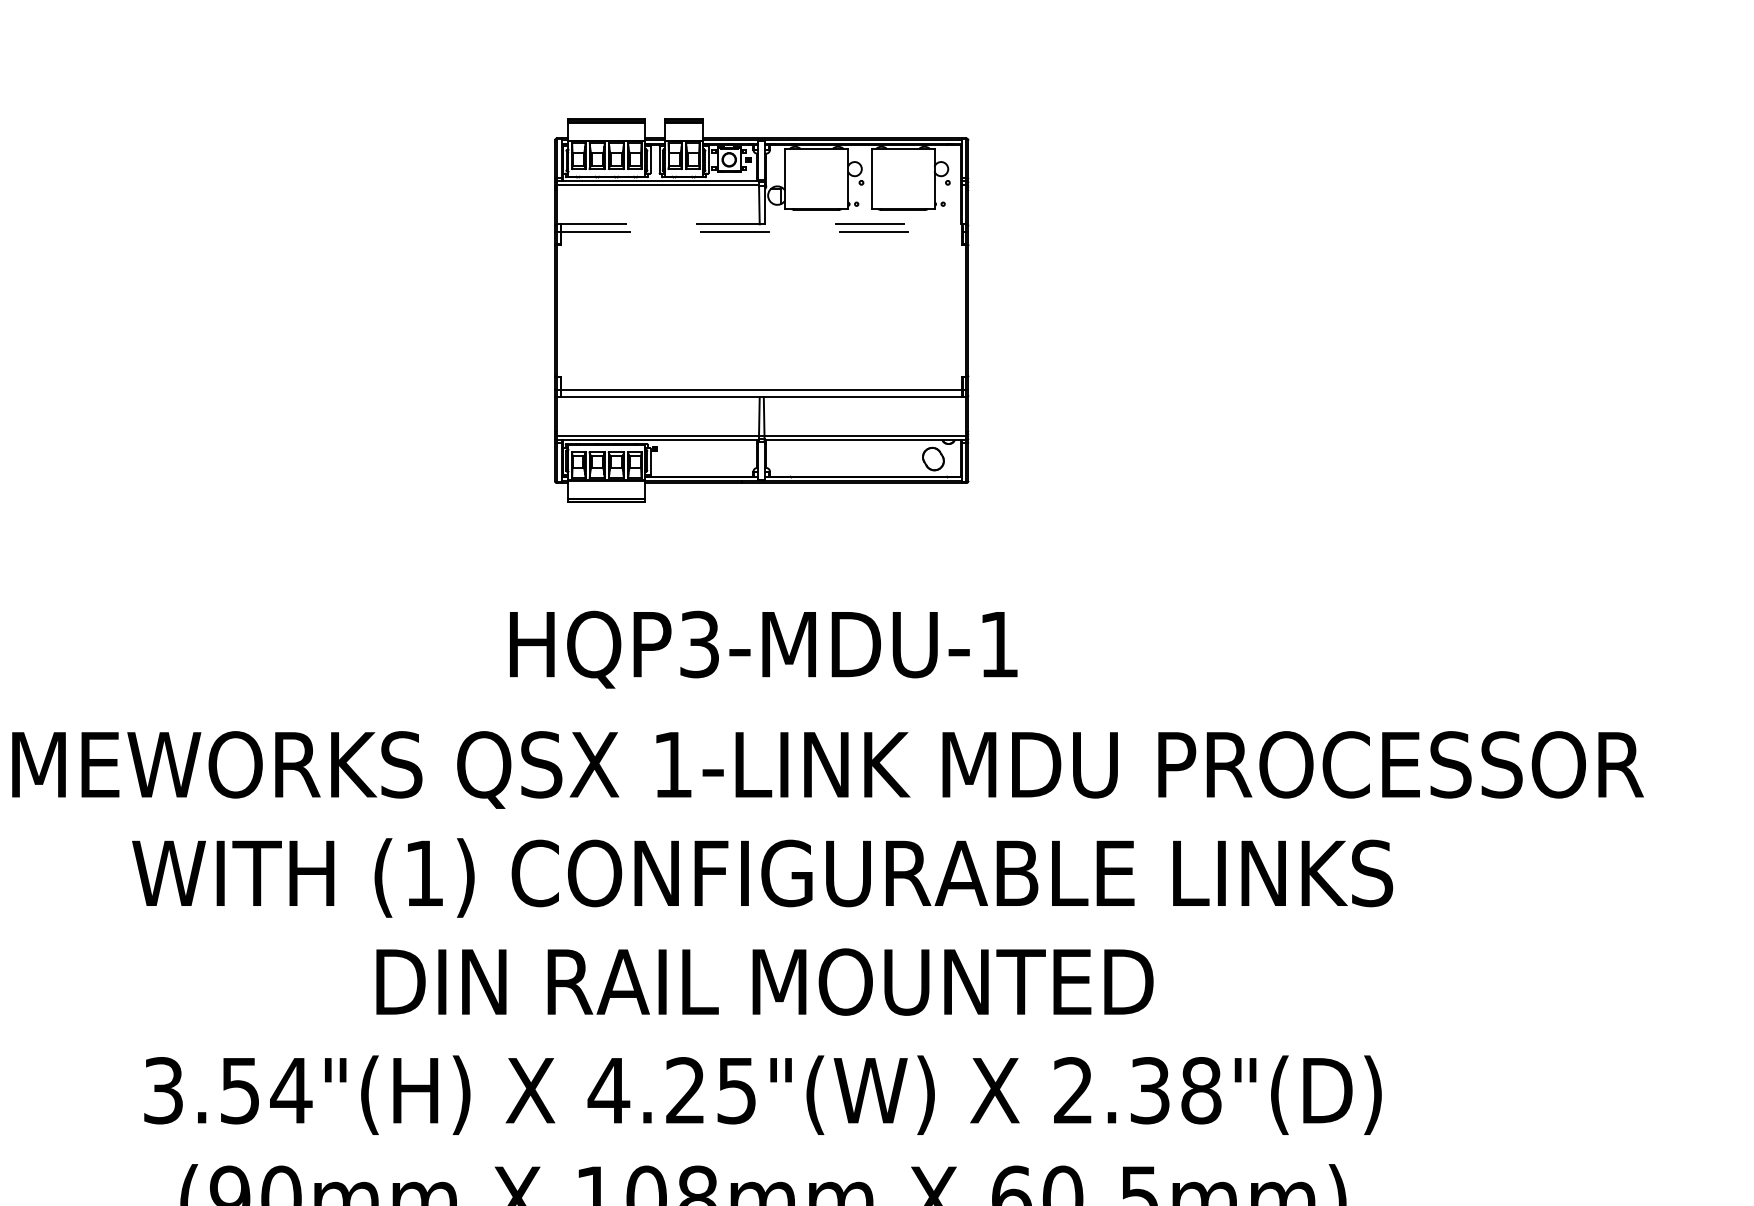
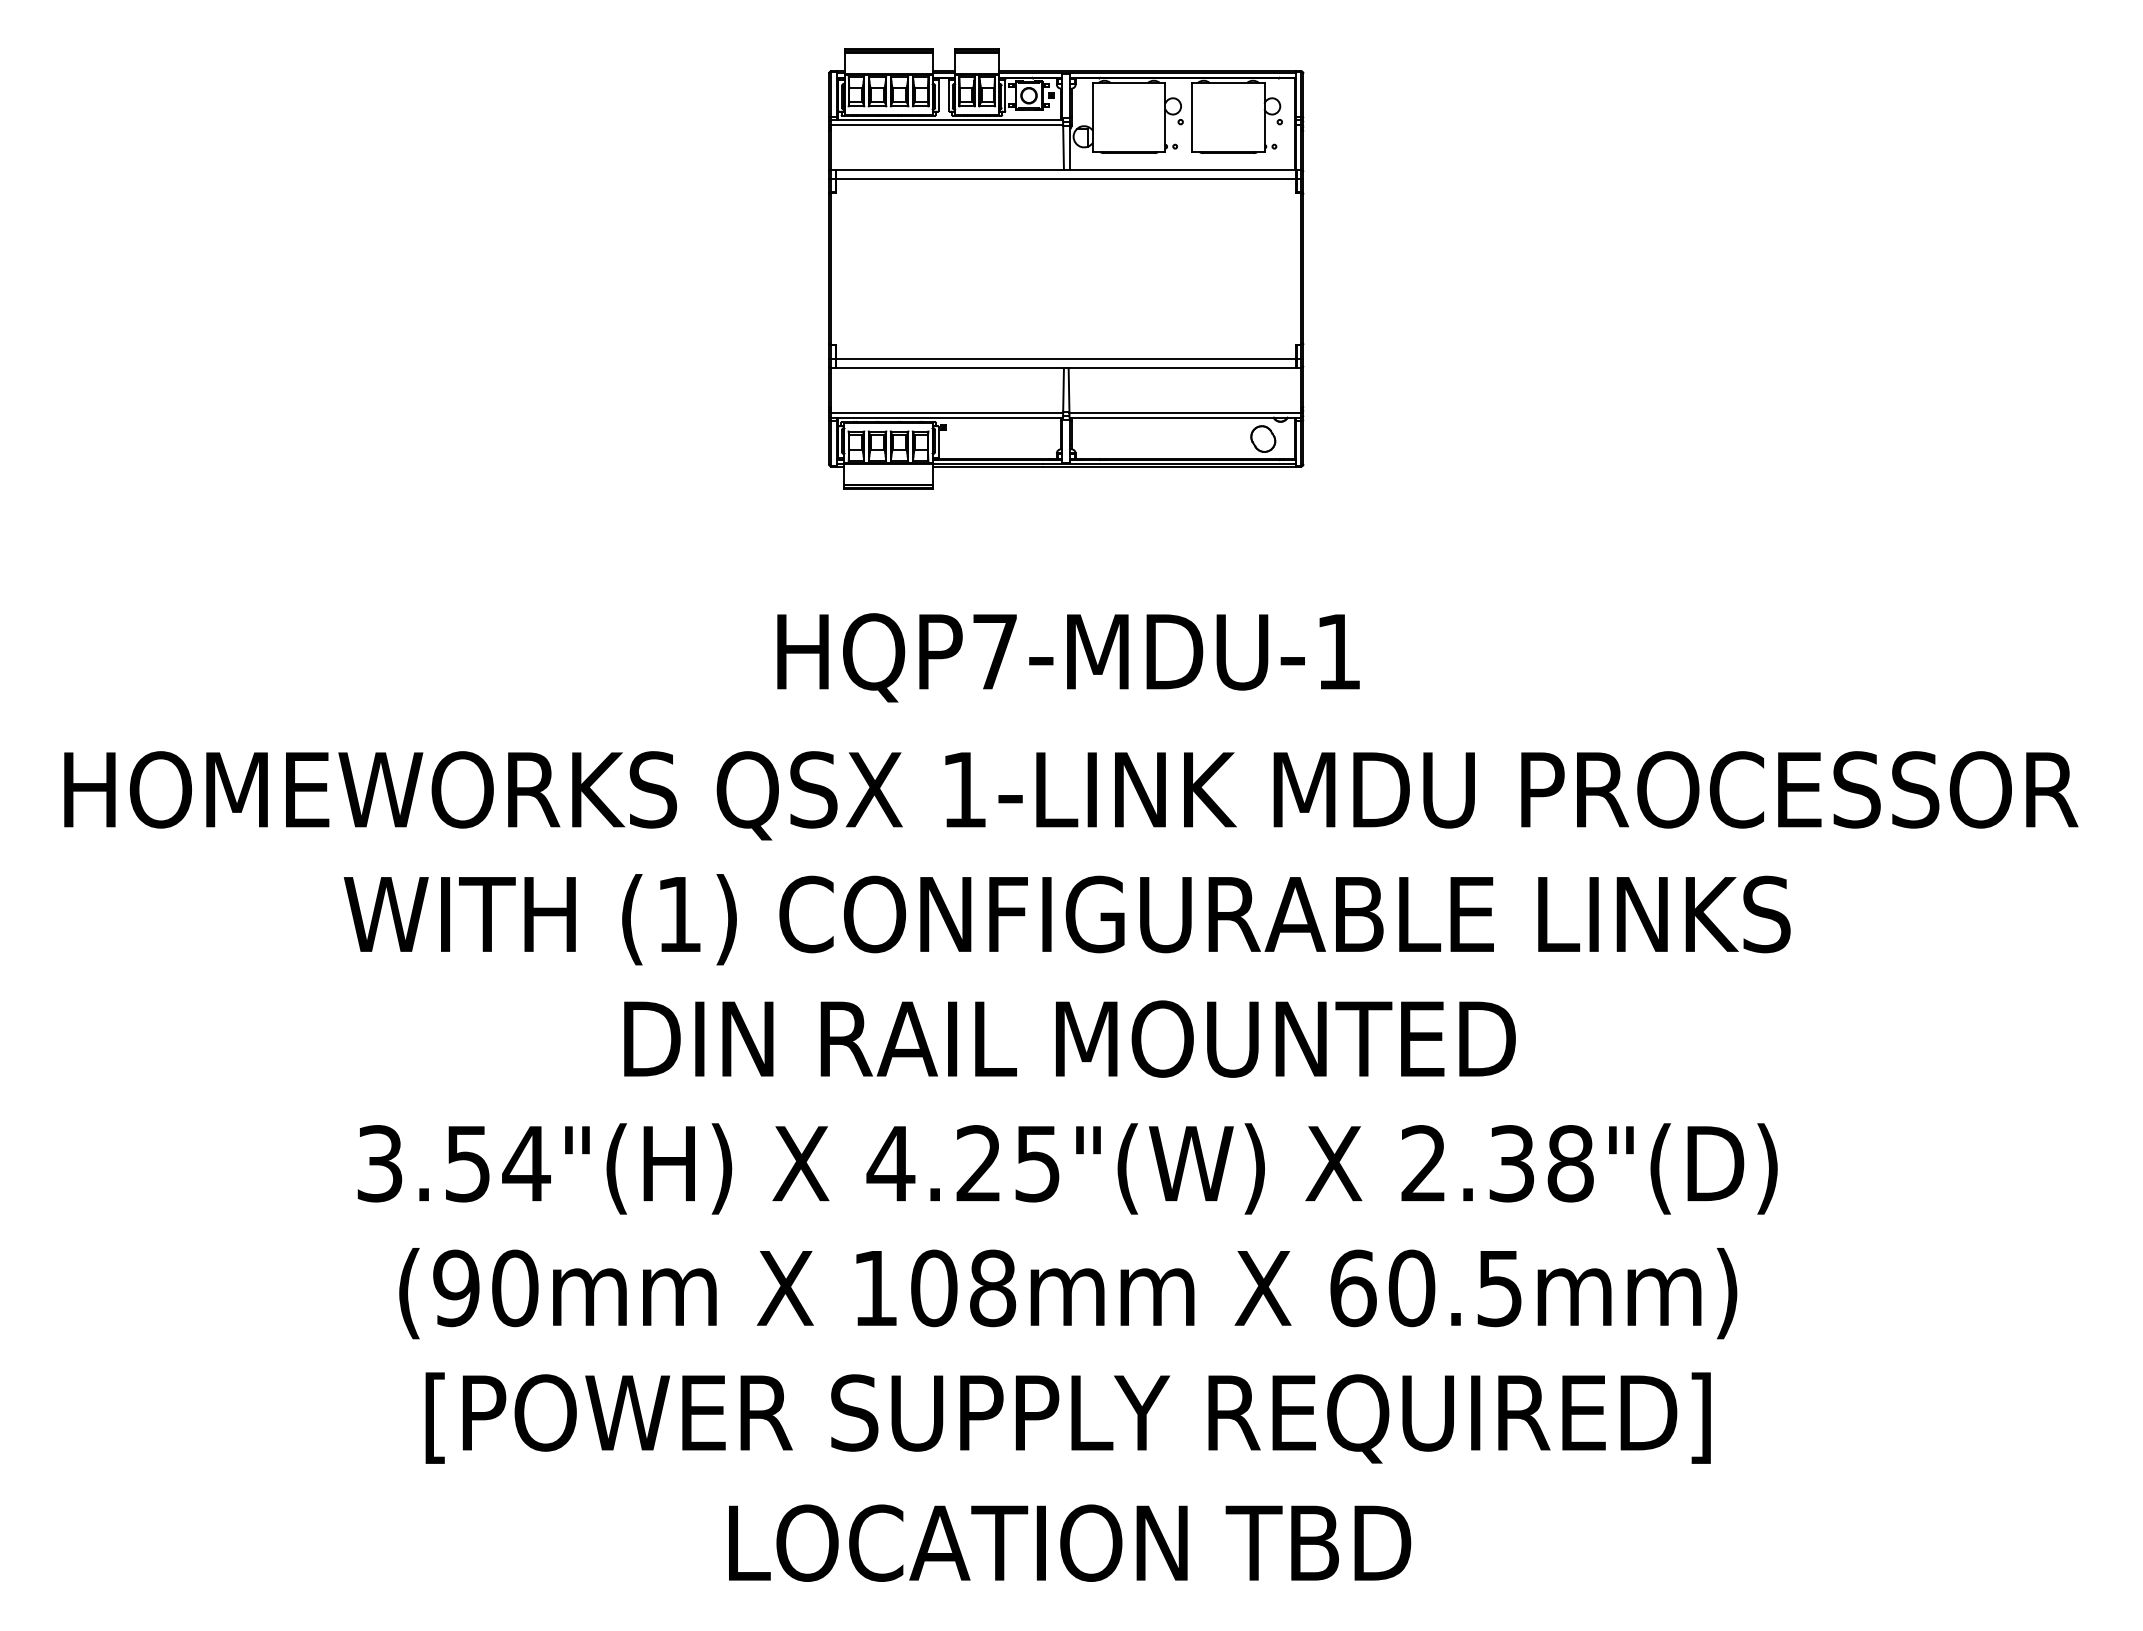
line: (759, 224) -> (1063, 169), dashed -> solid
line: (761, 231) -> (1066, 178), dashed -> solid
text: (700, 644) -> (995, 651), HQP3-MDU-1 -> HQP7-MDU-1

